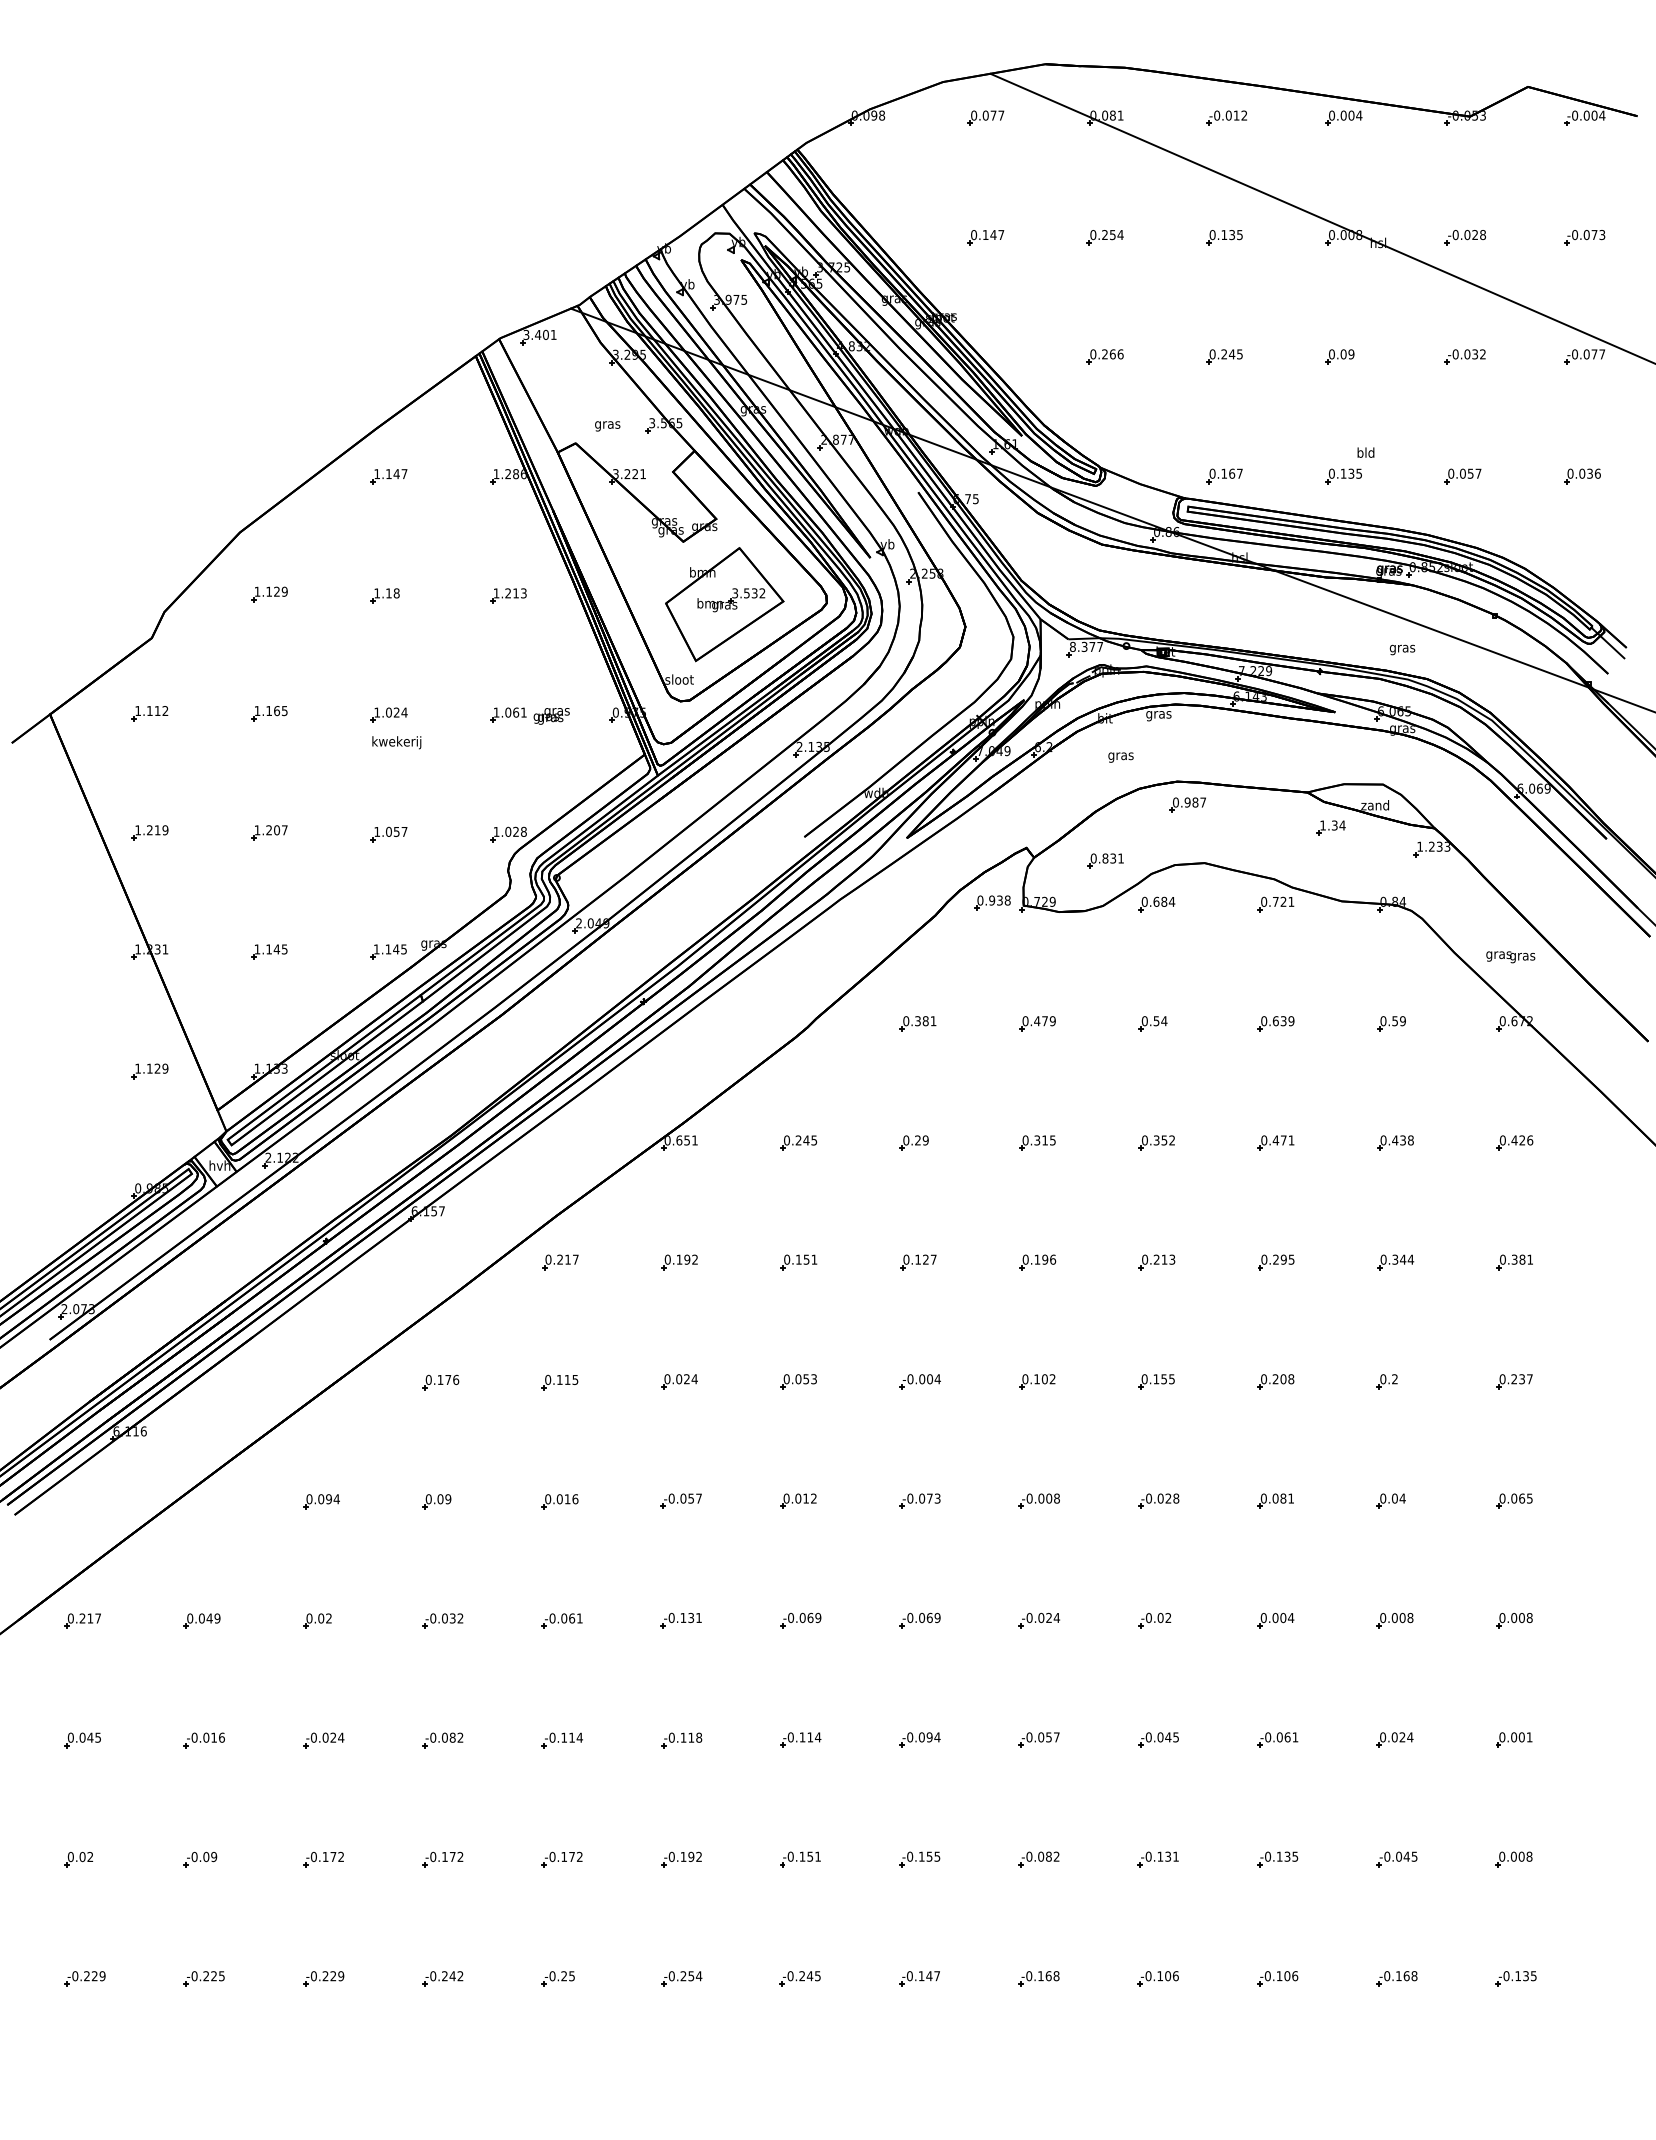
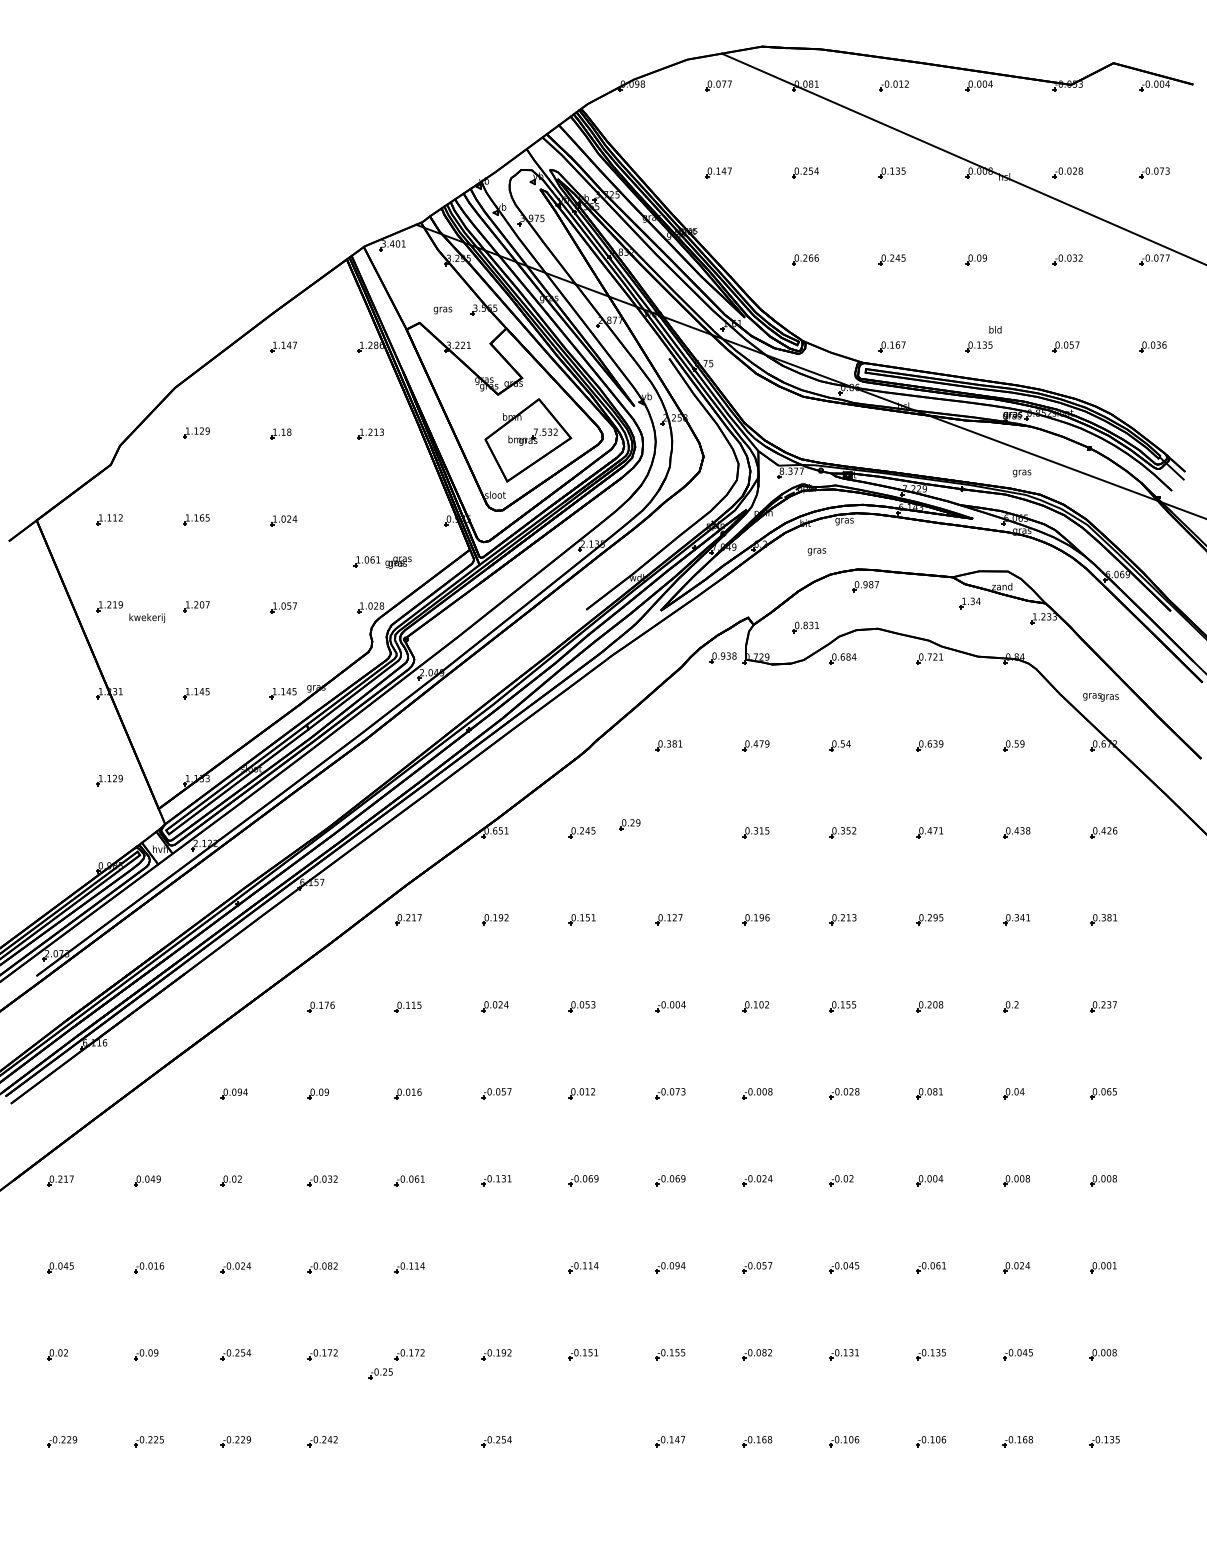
text: (735, 593) -> (536, 432), 3.532 -> 7.532
part: (529, 715) -> (382, 562), moved
text: (396, 742) -> (147, 618), moved
part: (913, 1142) -> (629, 824), moved
text: (1410, 1259) -> (1027, 917), 0.344 -> 0.341
part: (681, 1740) -> (496, 1268), removed
text: (333, 1856) -> (243, 1352), -0.172 -> -0.254
part: (557, 1978) -> (380, 1373), moved
part: (799, 1978) -> (582, 1441), removed

